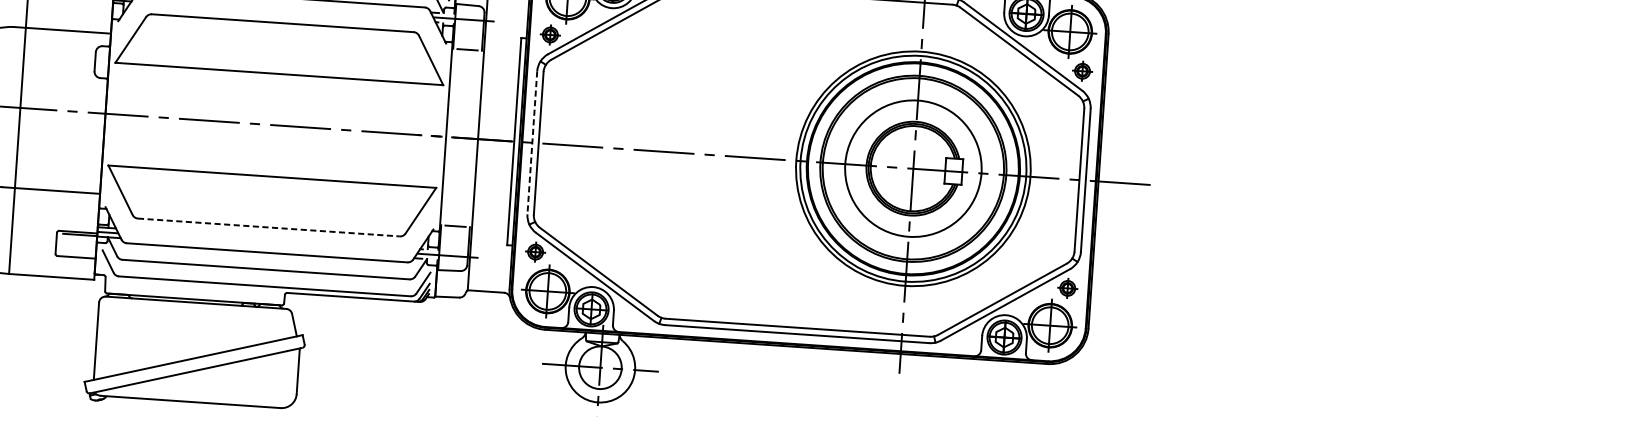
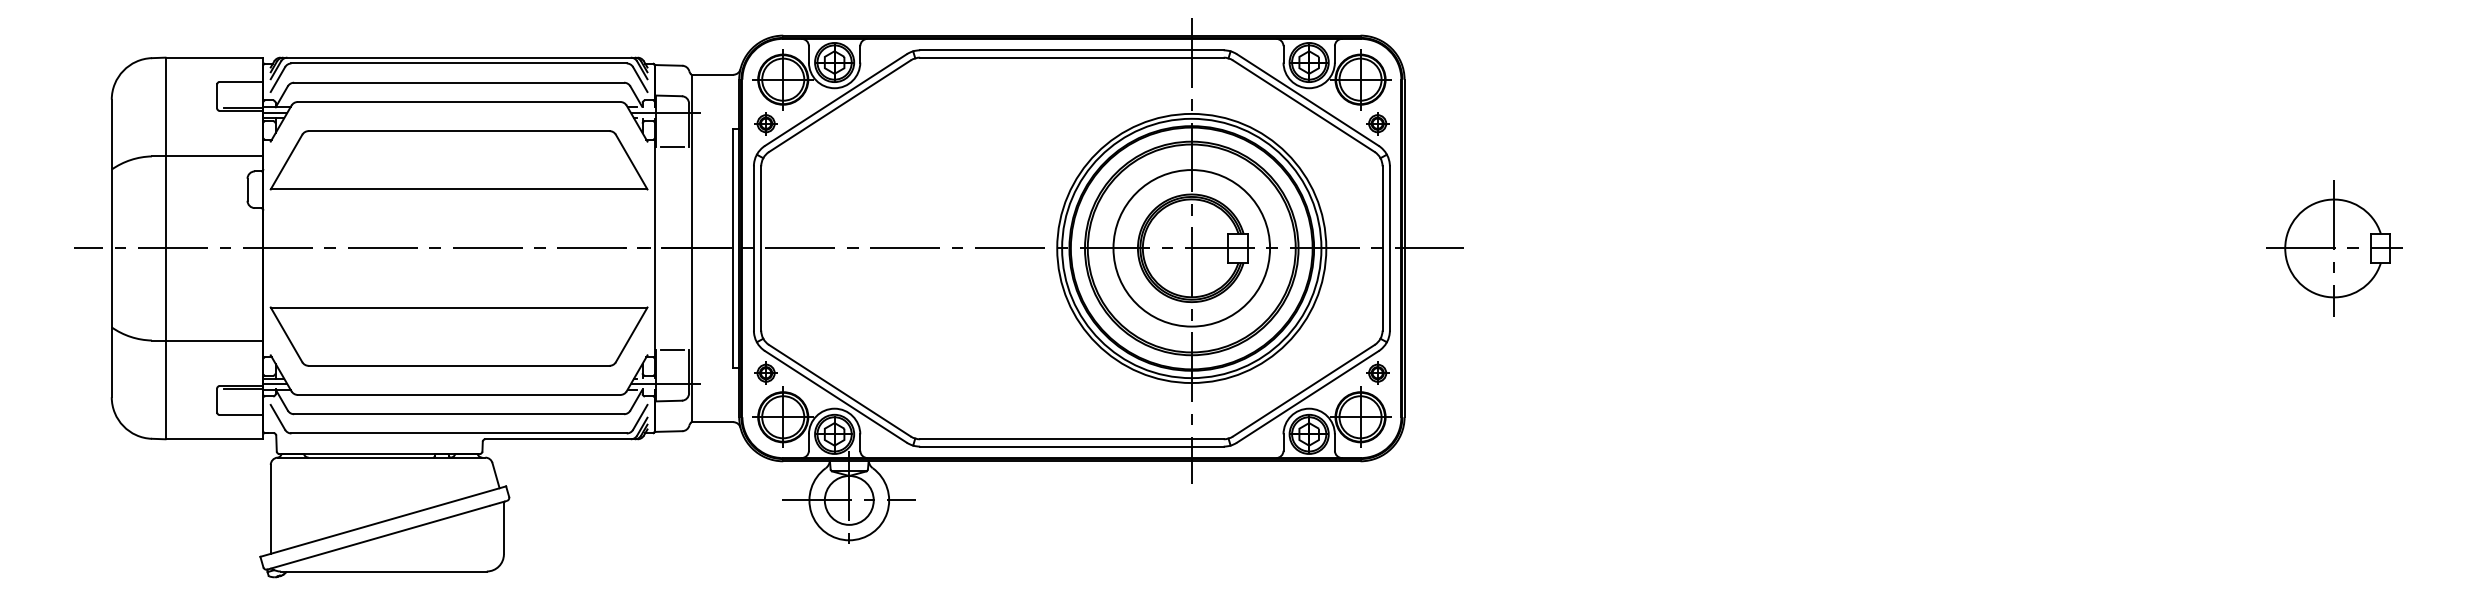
line: (532, 142) -> (753, 248), dashed -> solid
line: (269, 227) -> (459, 365), dashed -> solid

